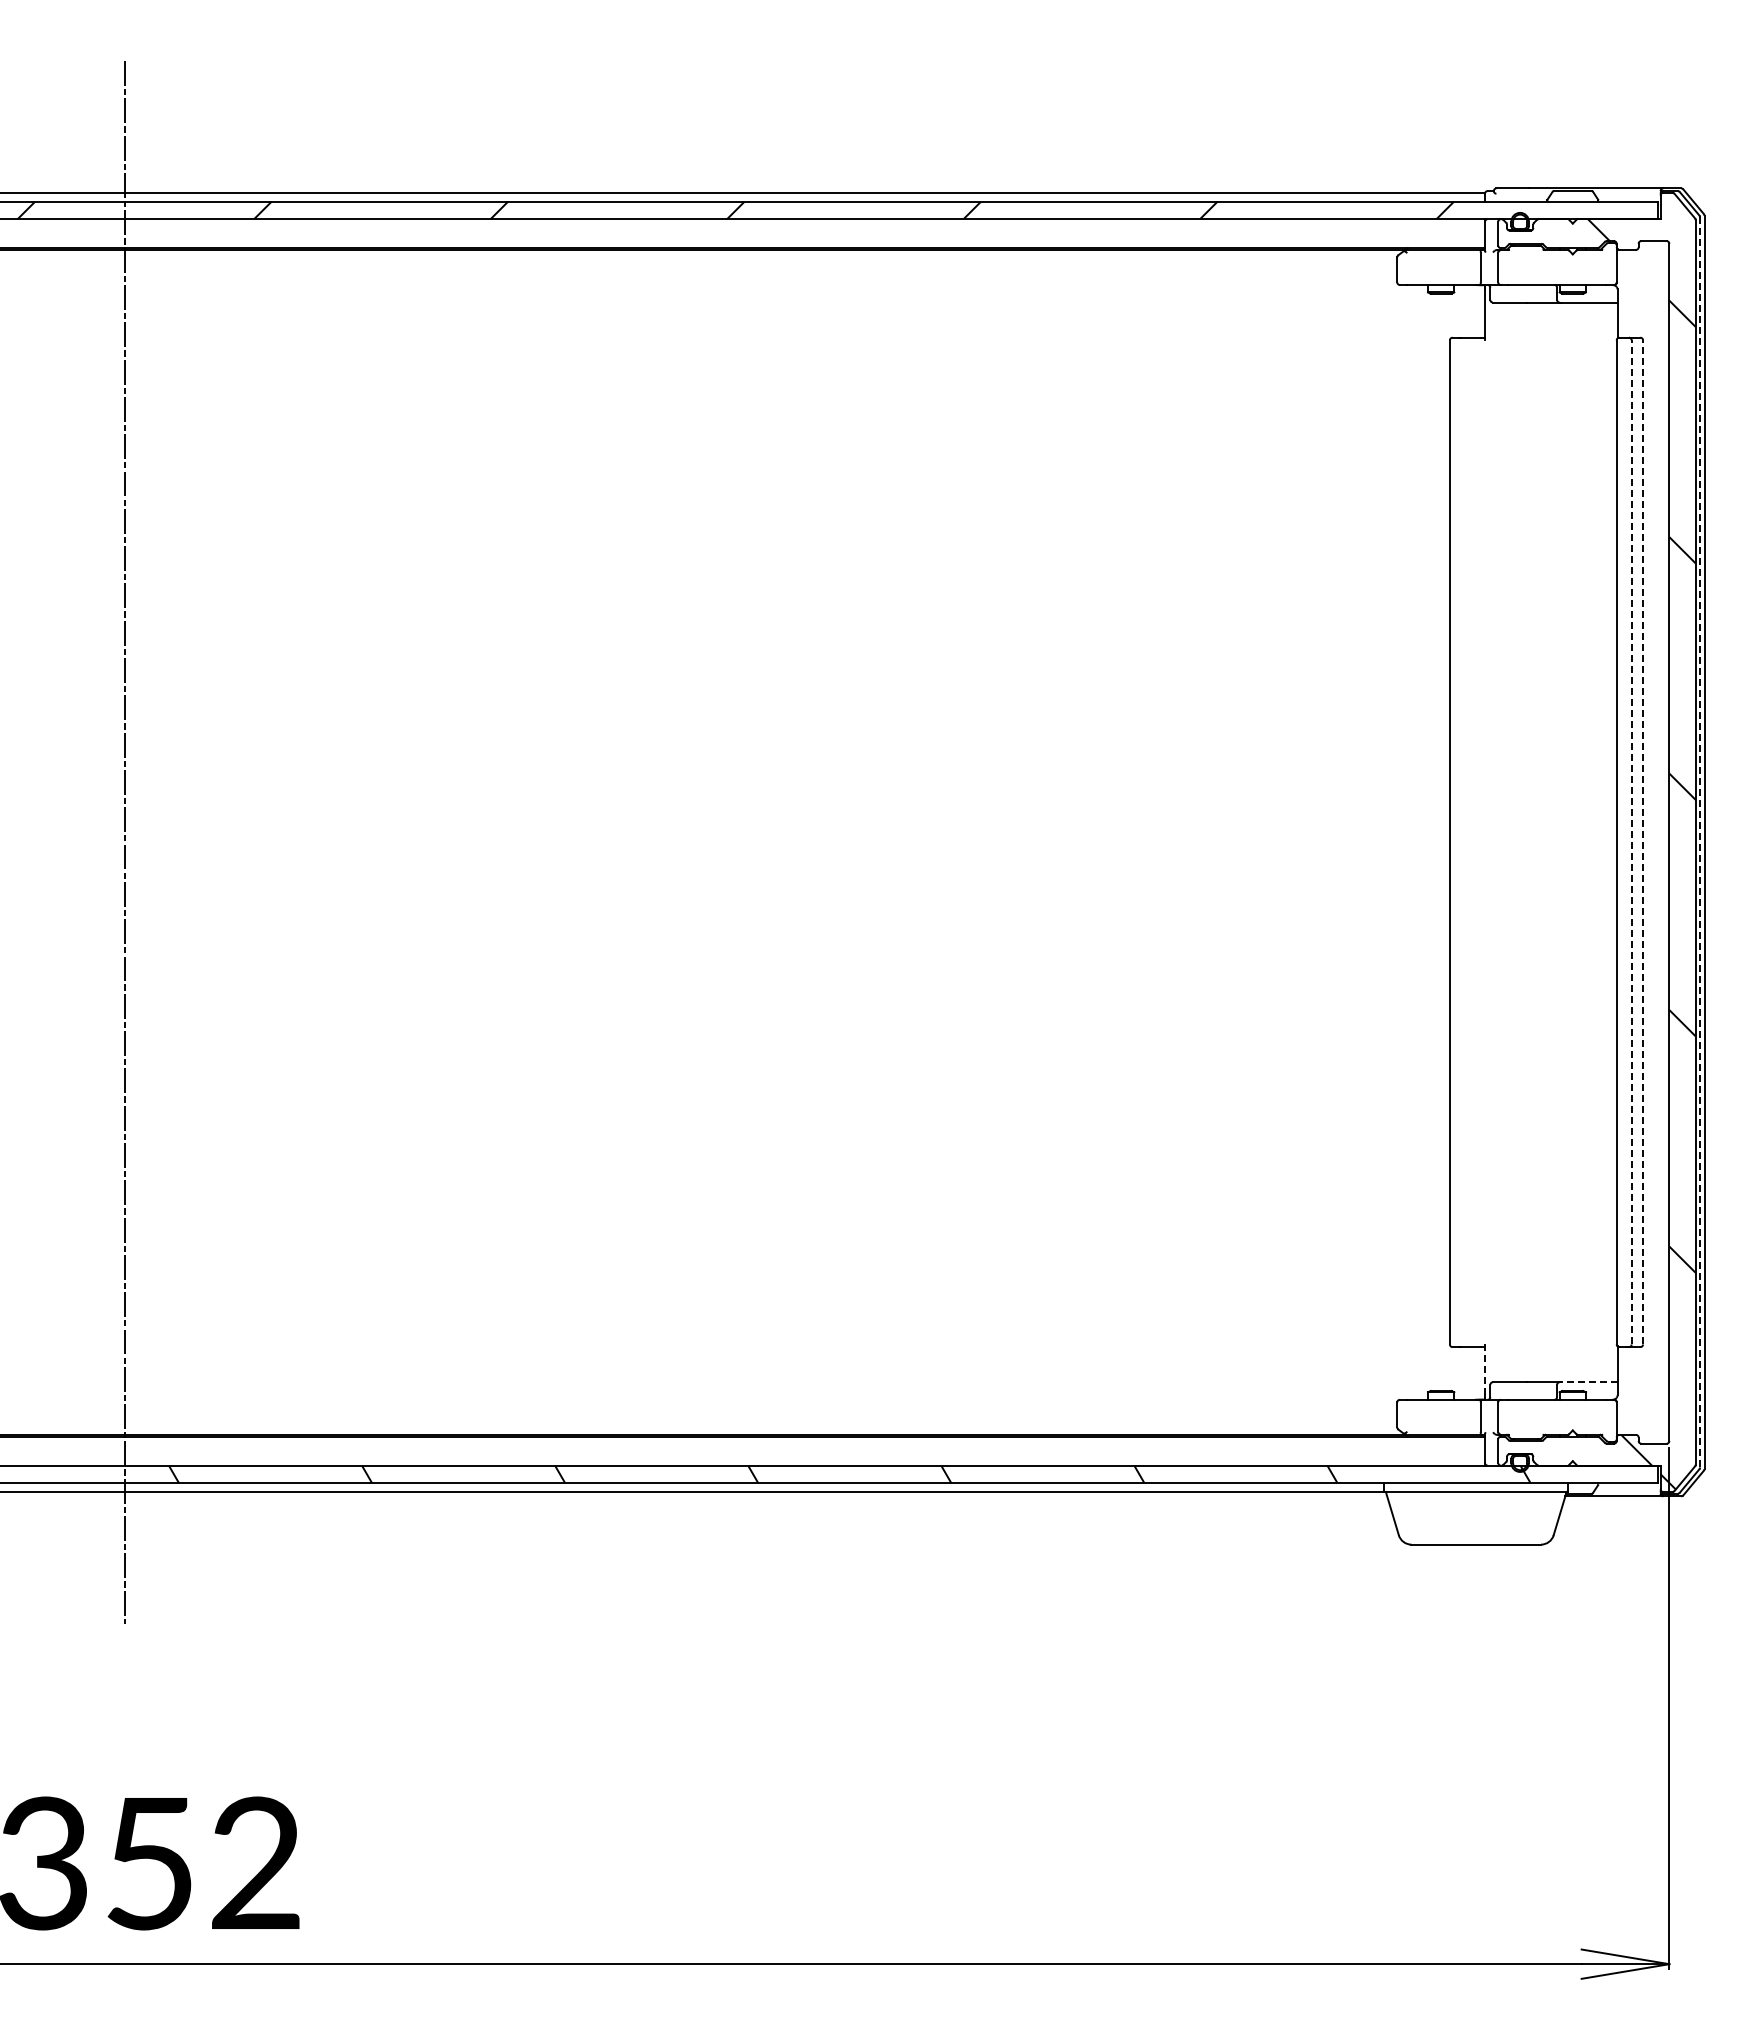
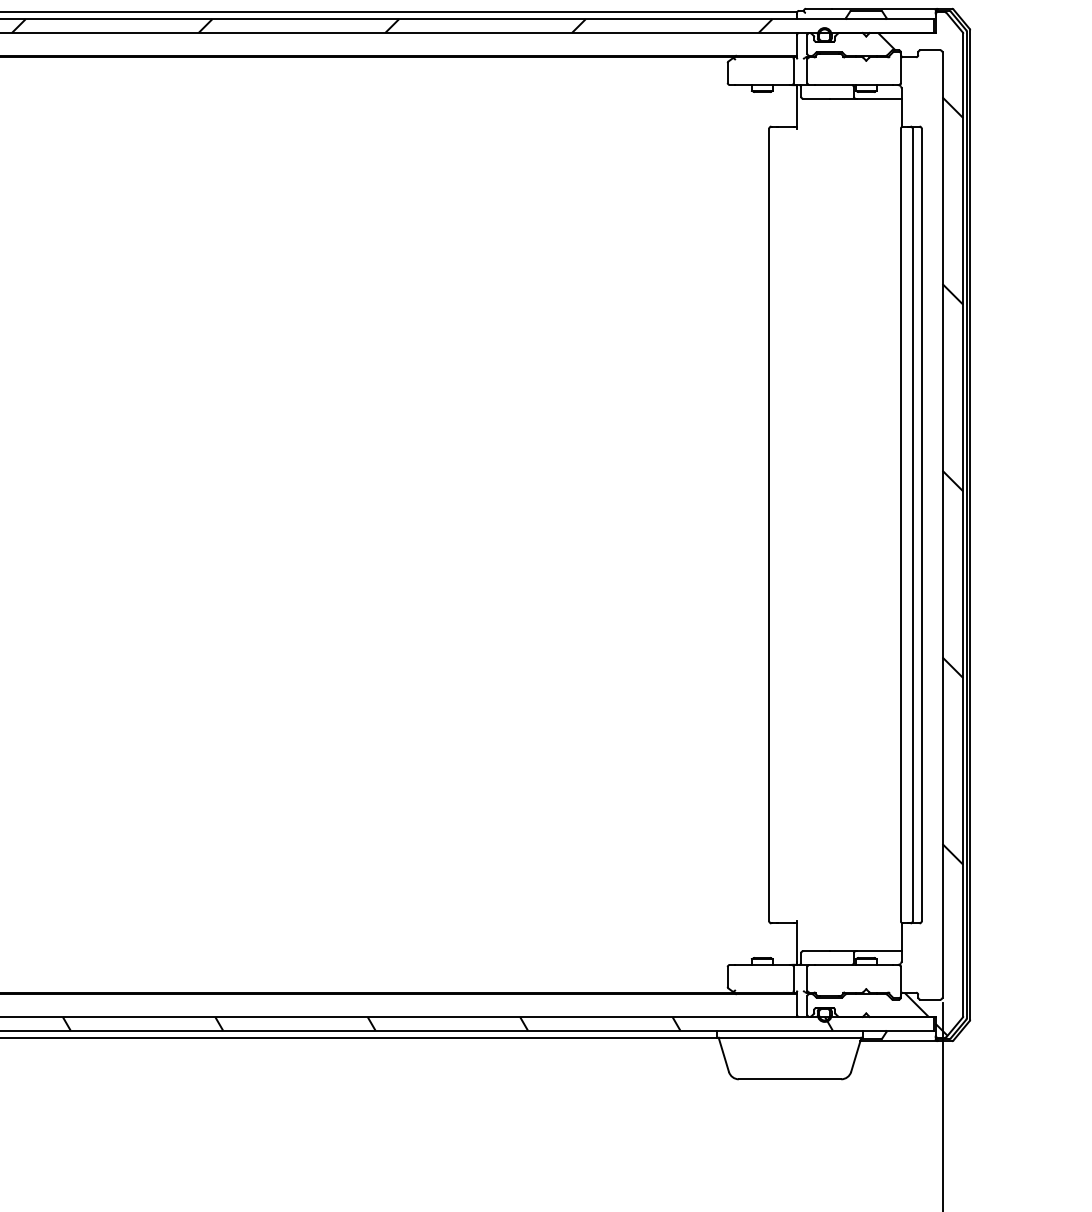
line: (1631, 841) -> (912, 524), dashed -> solid
line: (1643, 841) -> (922, 524), dashed -> solid
line: (1700, 841) -> (967, 524), dashed -> solid
line: (1485, 1369) -> (797, 941), dashed -> solid
line: (1588, 1382) -> (878, 951), dashed -> solid

